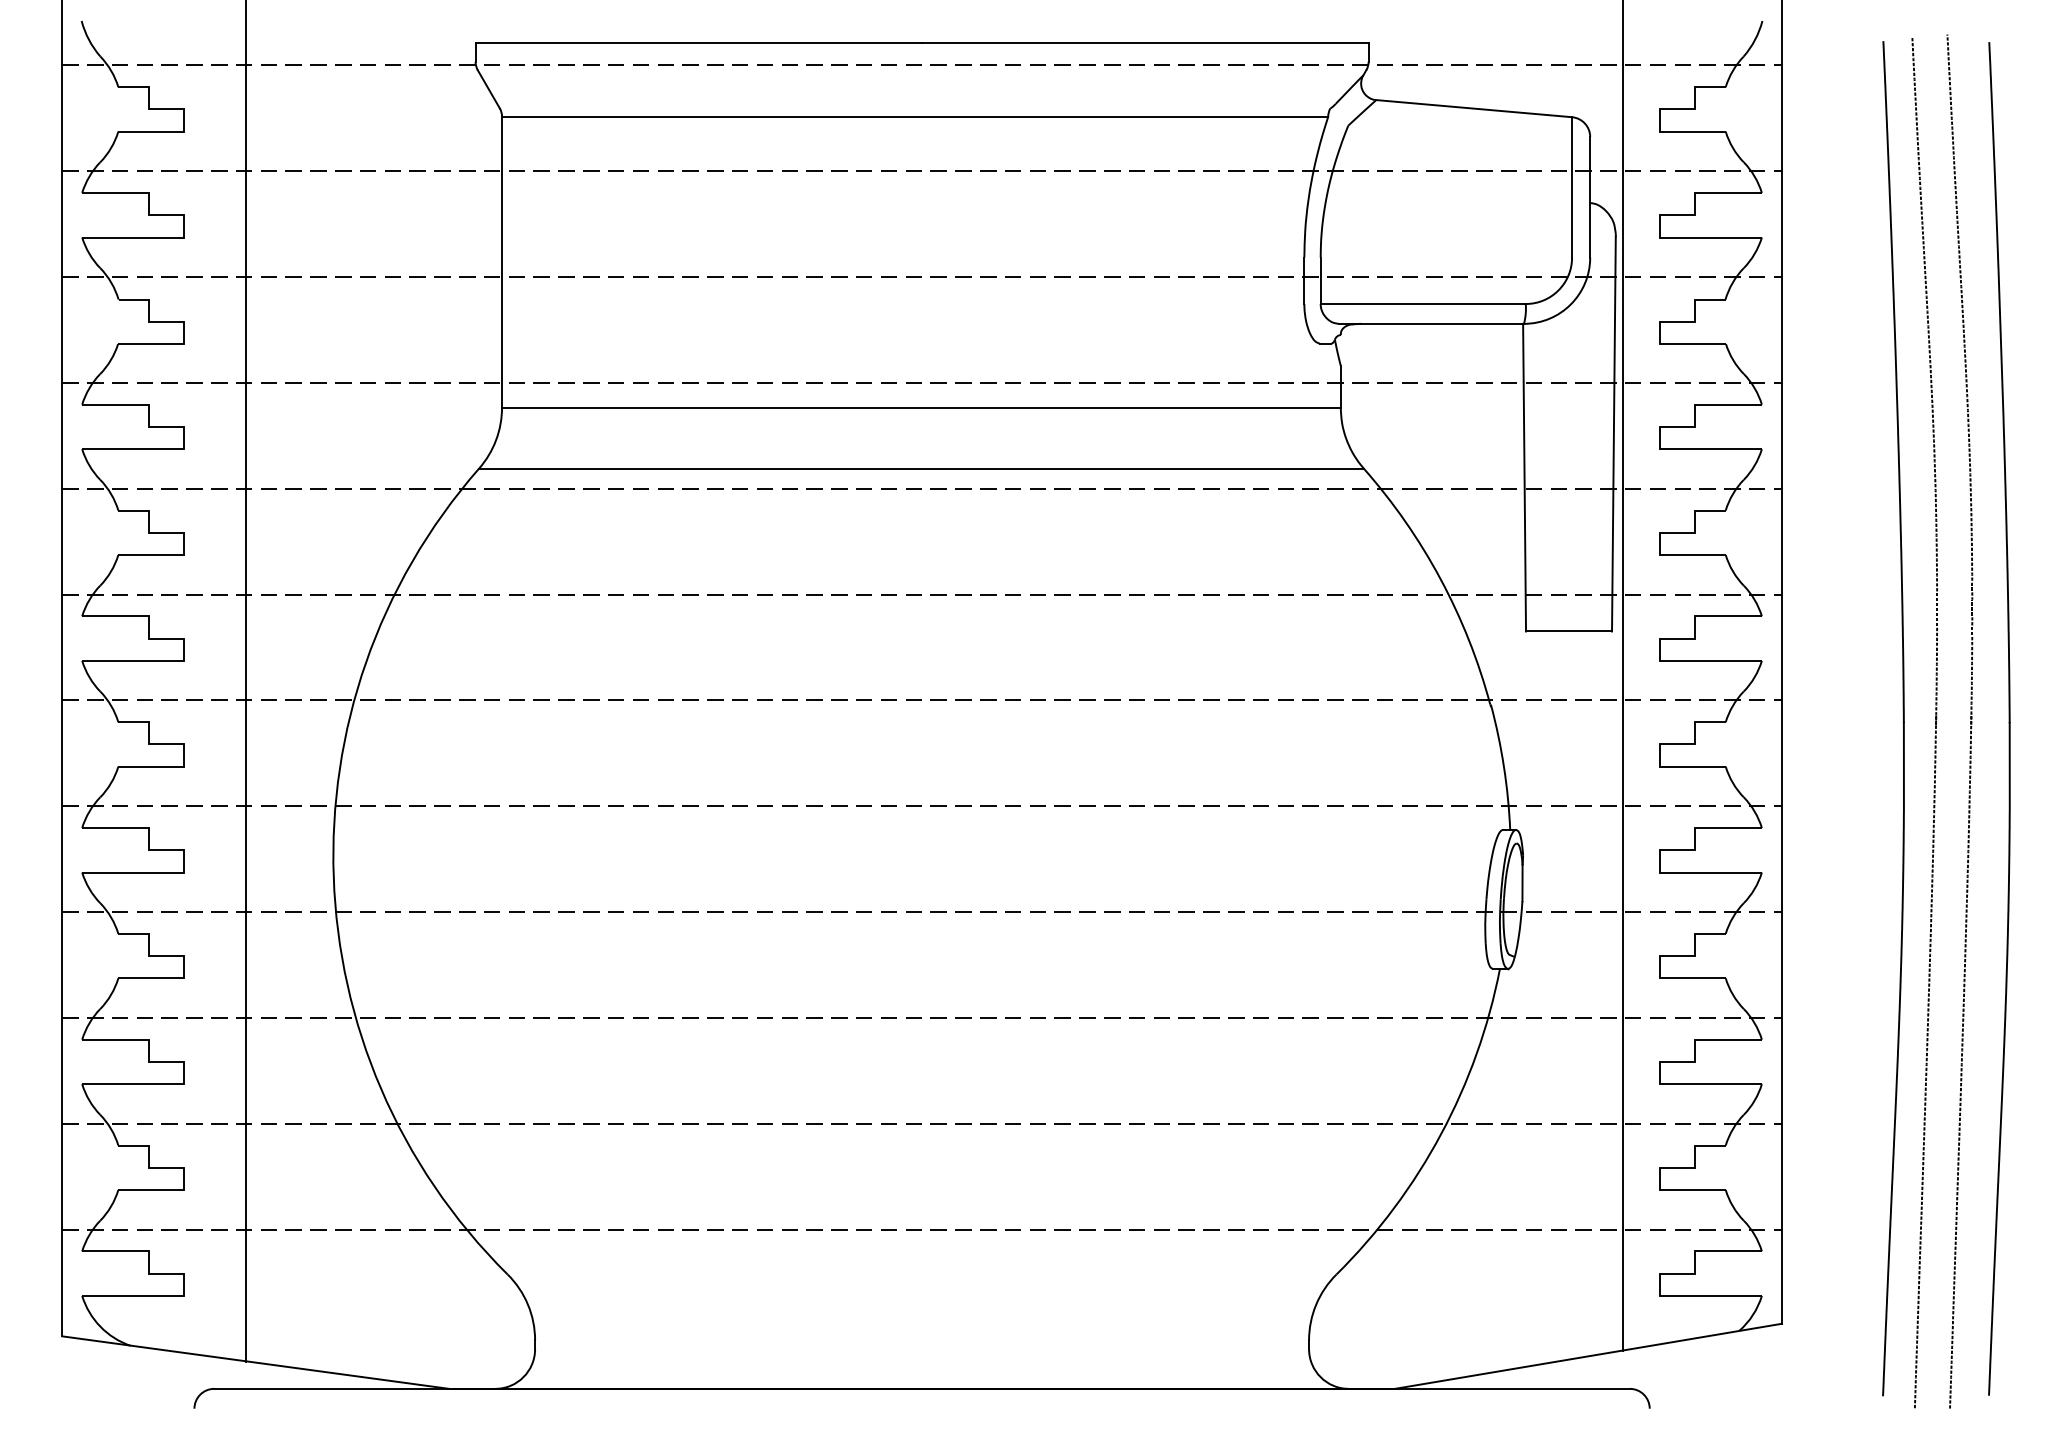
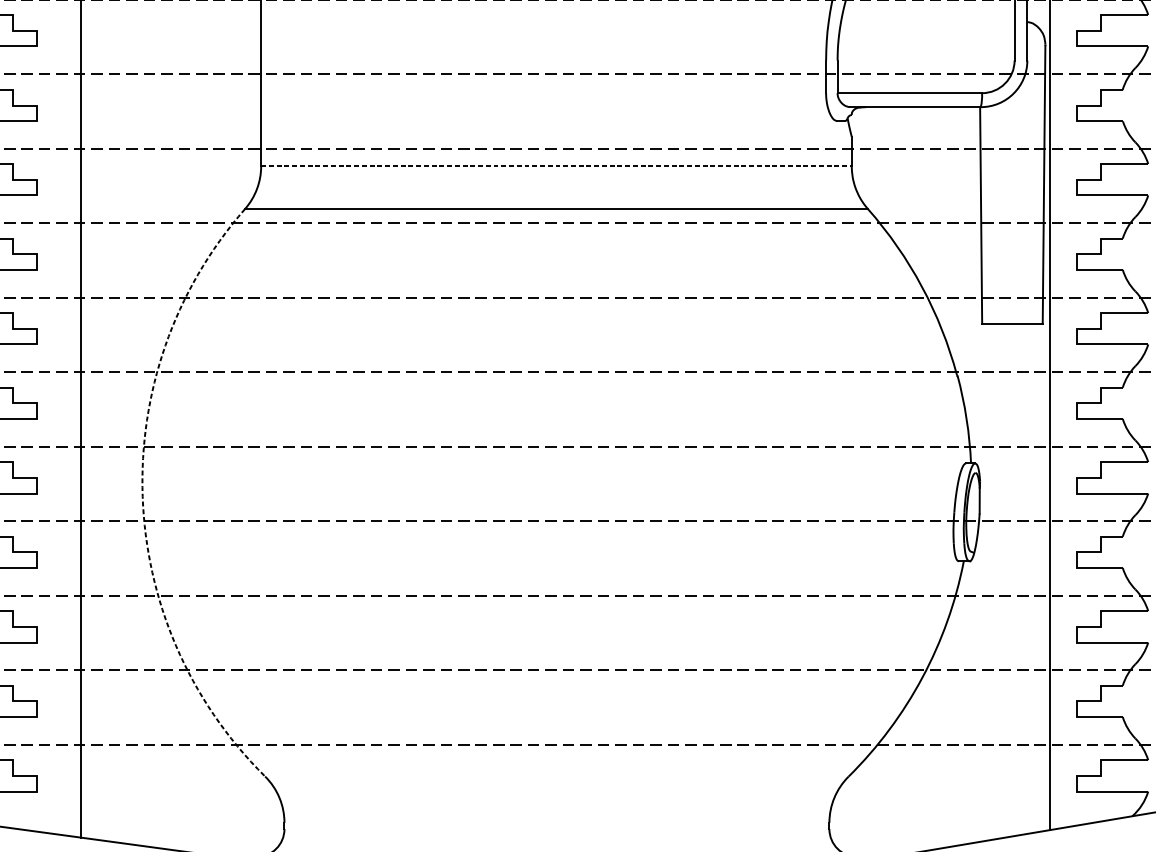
line: (921, 407) -> (556, 166), solid -> dashed
arc: (333, 877) -> (142, 496), solid -> dashed

